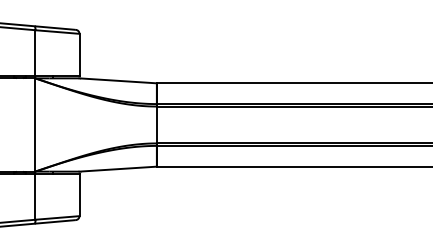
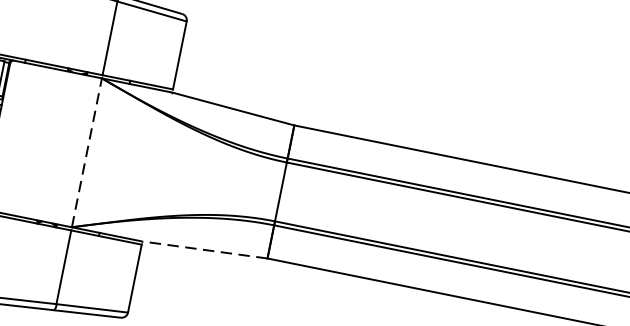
line: (35, 125) -> (86, 153), solid -> dashed
line: (118, 169) -> (205, 250), solid -> dashed

